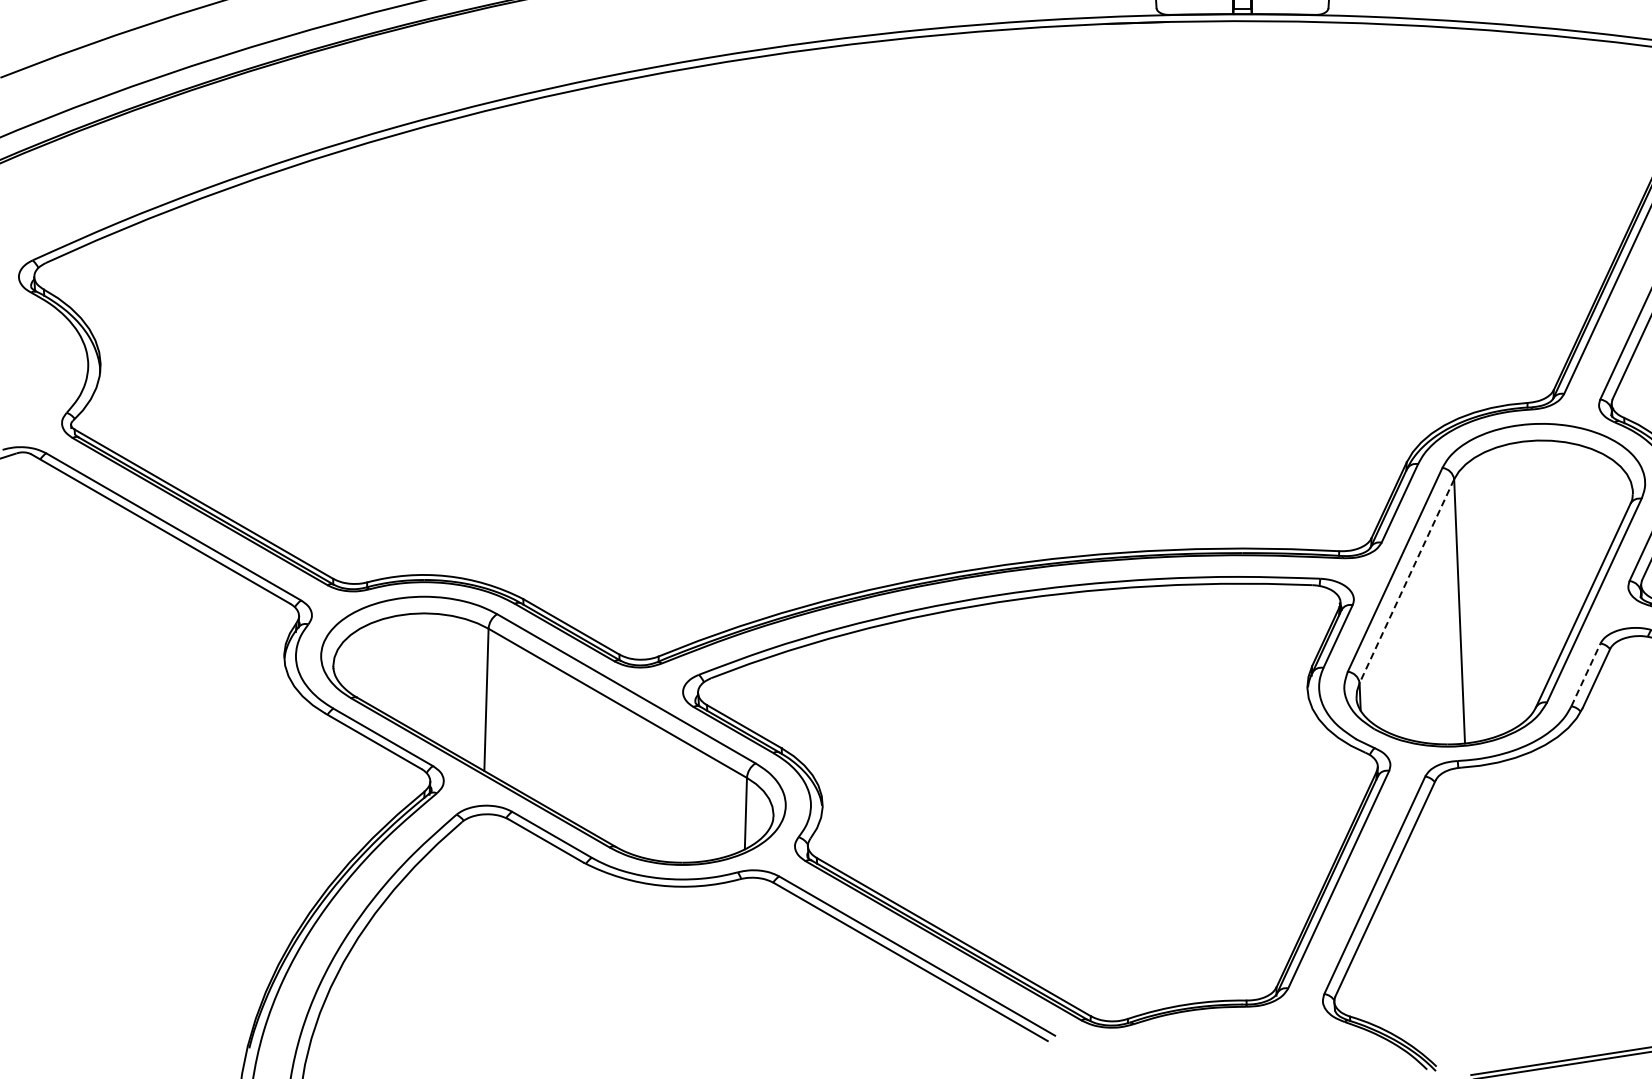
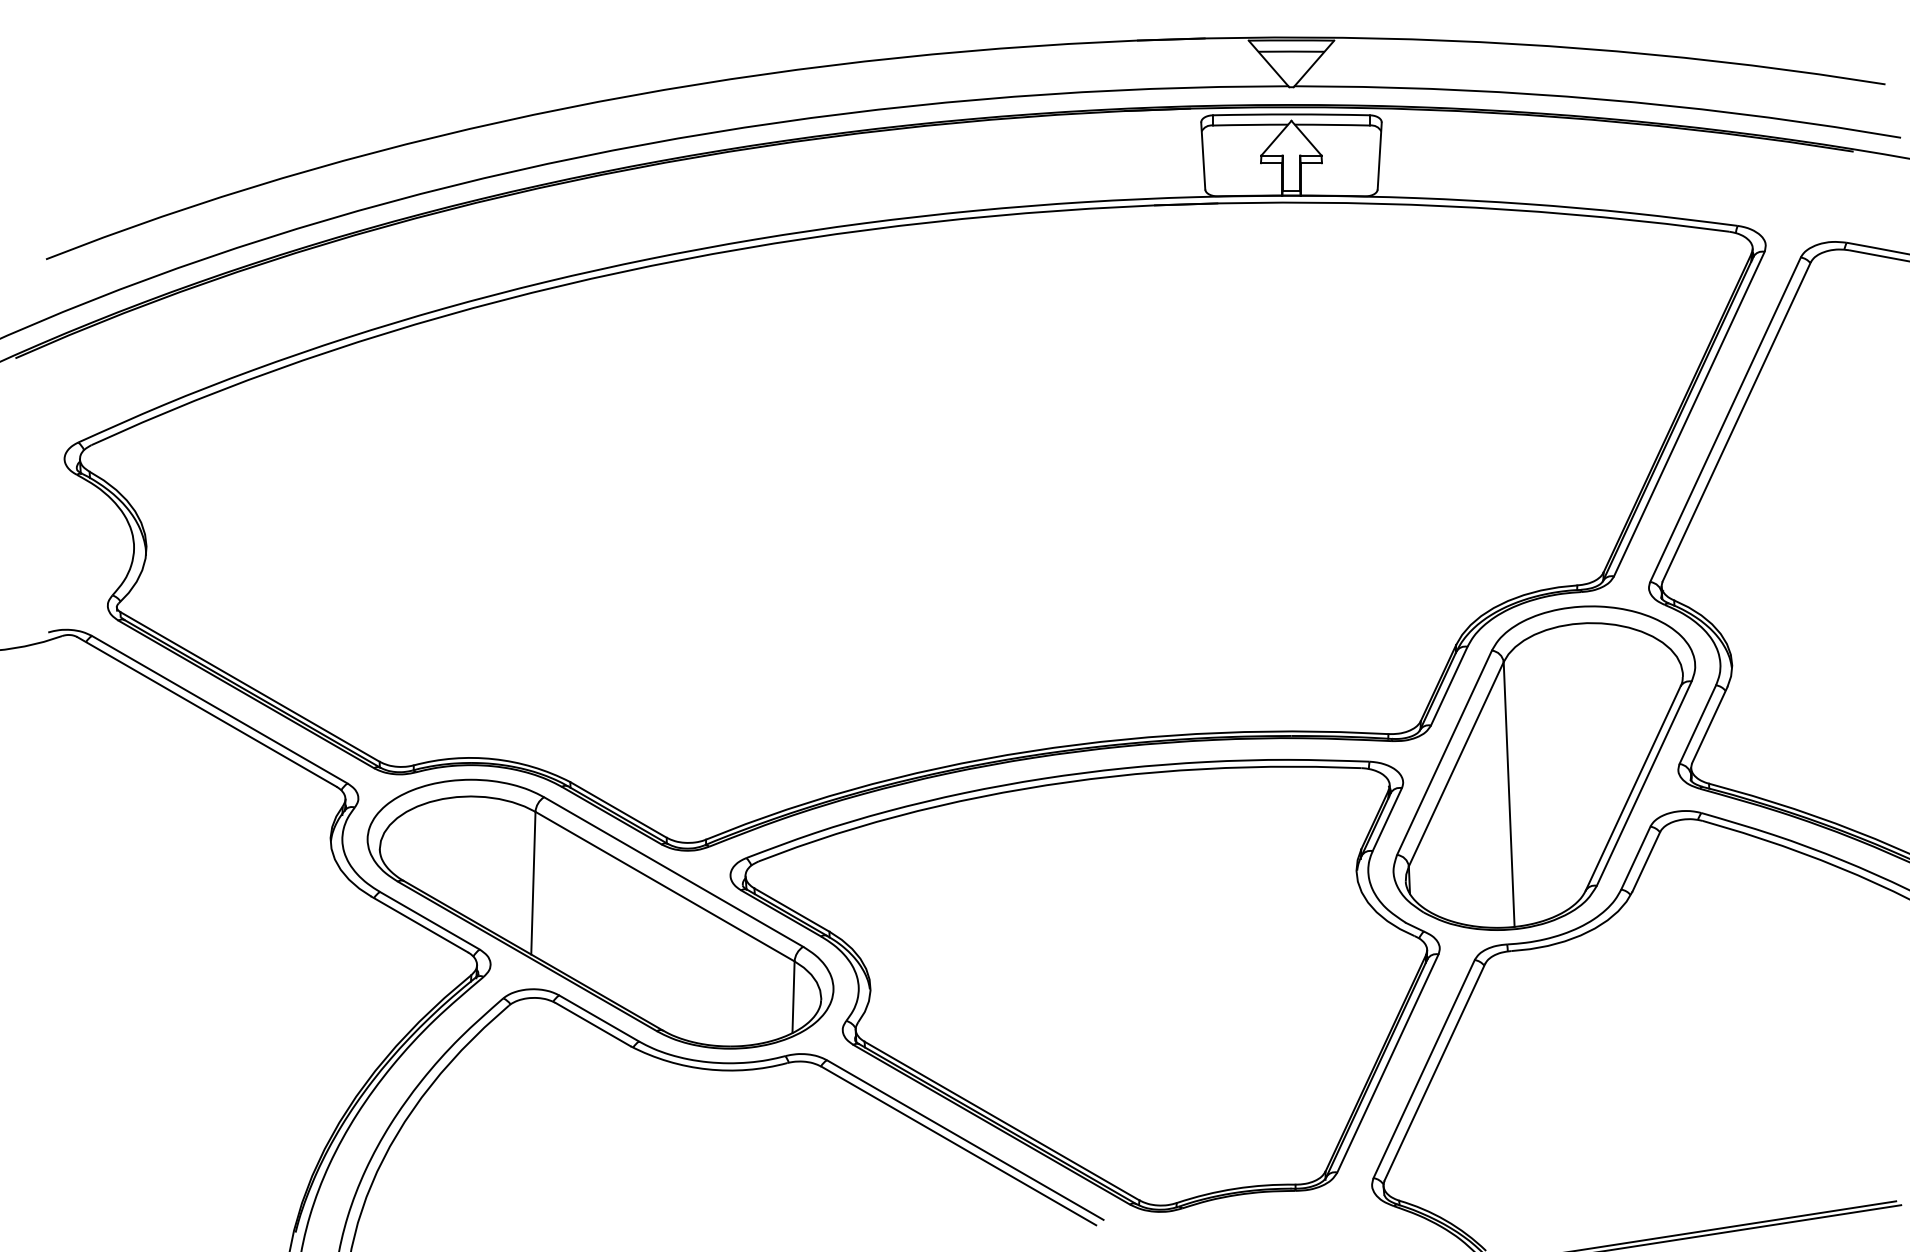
line: (1407, 581) -> (1456, 764), dashed -> solid
line: (1585, 675) -> (1635, 858), dashed -> solid

